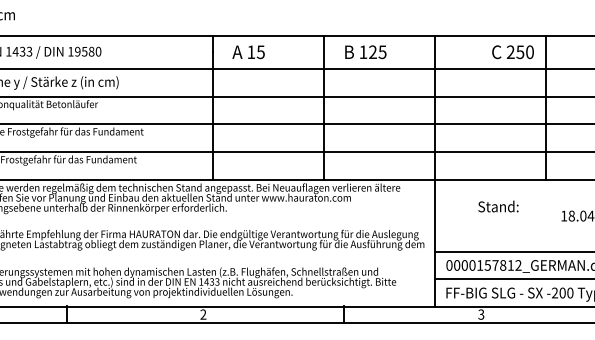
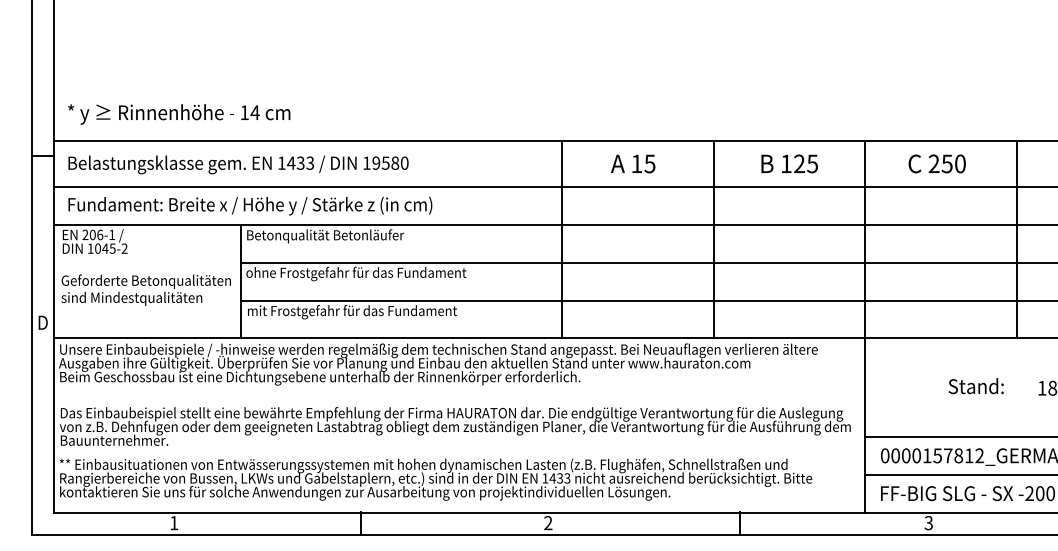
text: (248, 51) -> (633, 163), moved
text: (365, 51) -> (789, 163), moved
text: (512, 51) -> (936, 163), moved
text: (497, 206) -> (975, 386), moved

